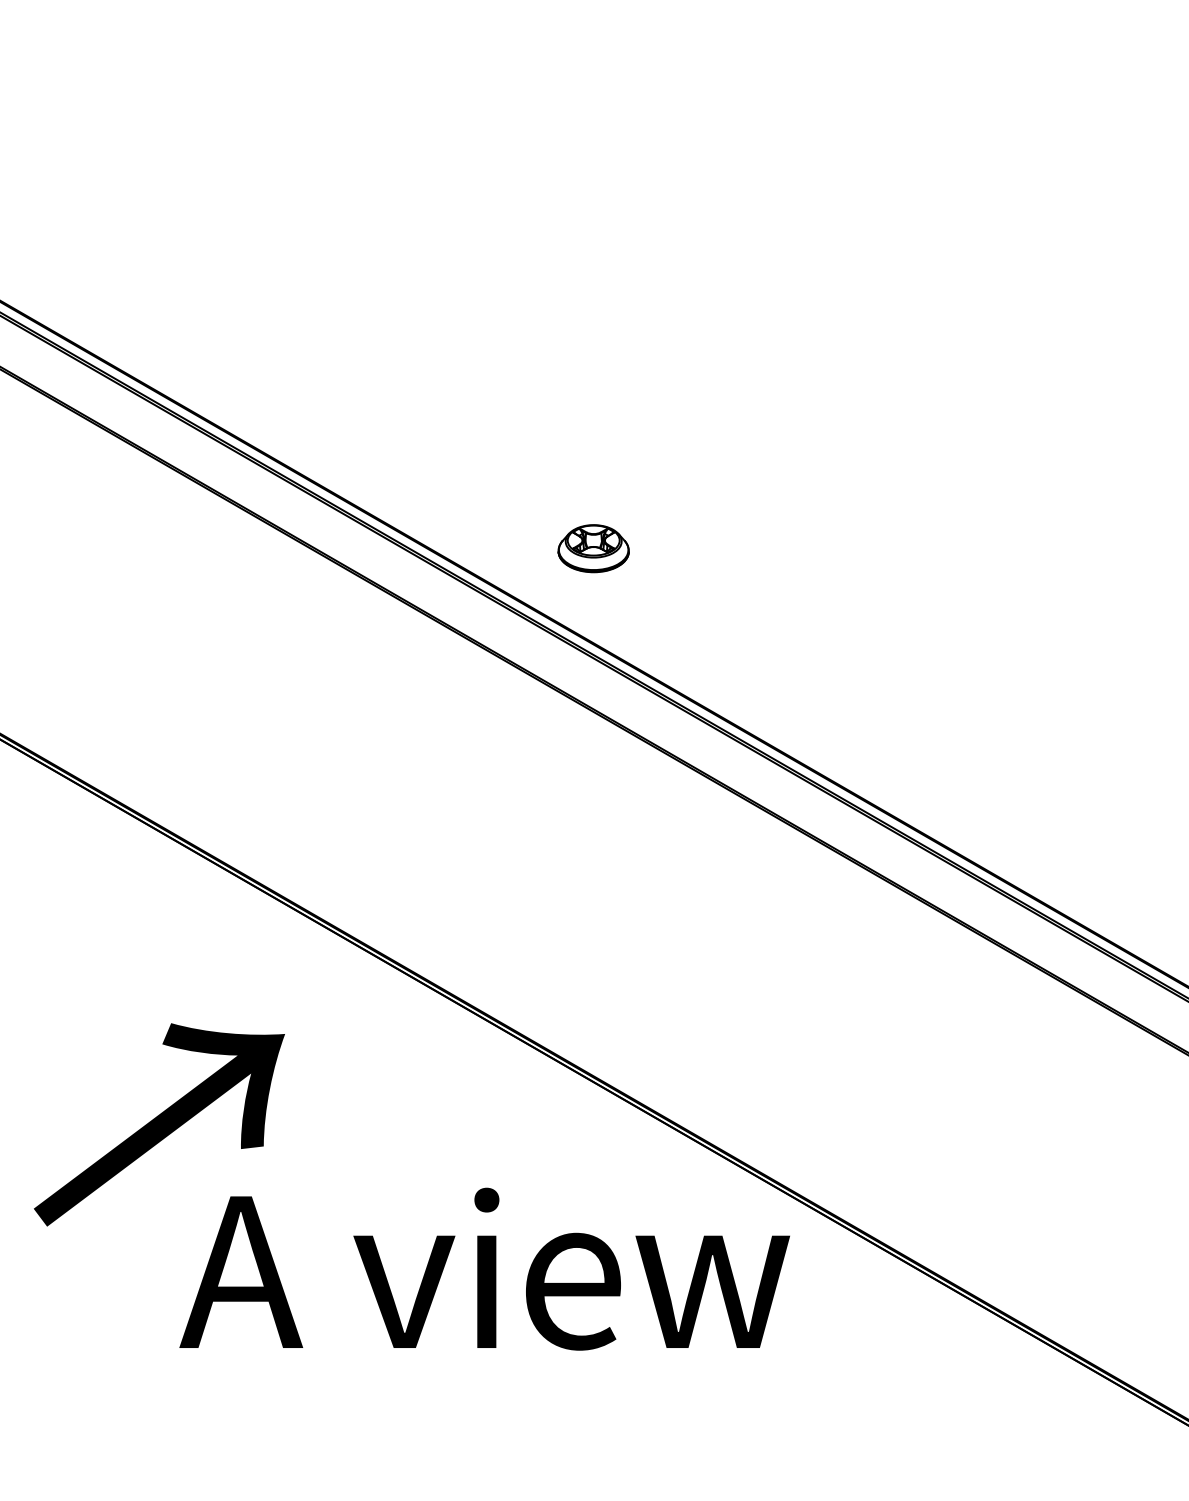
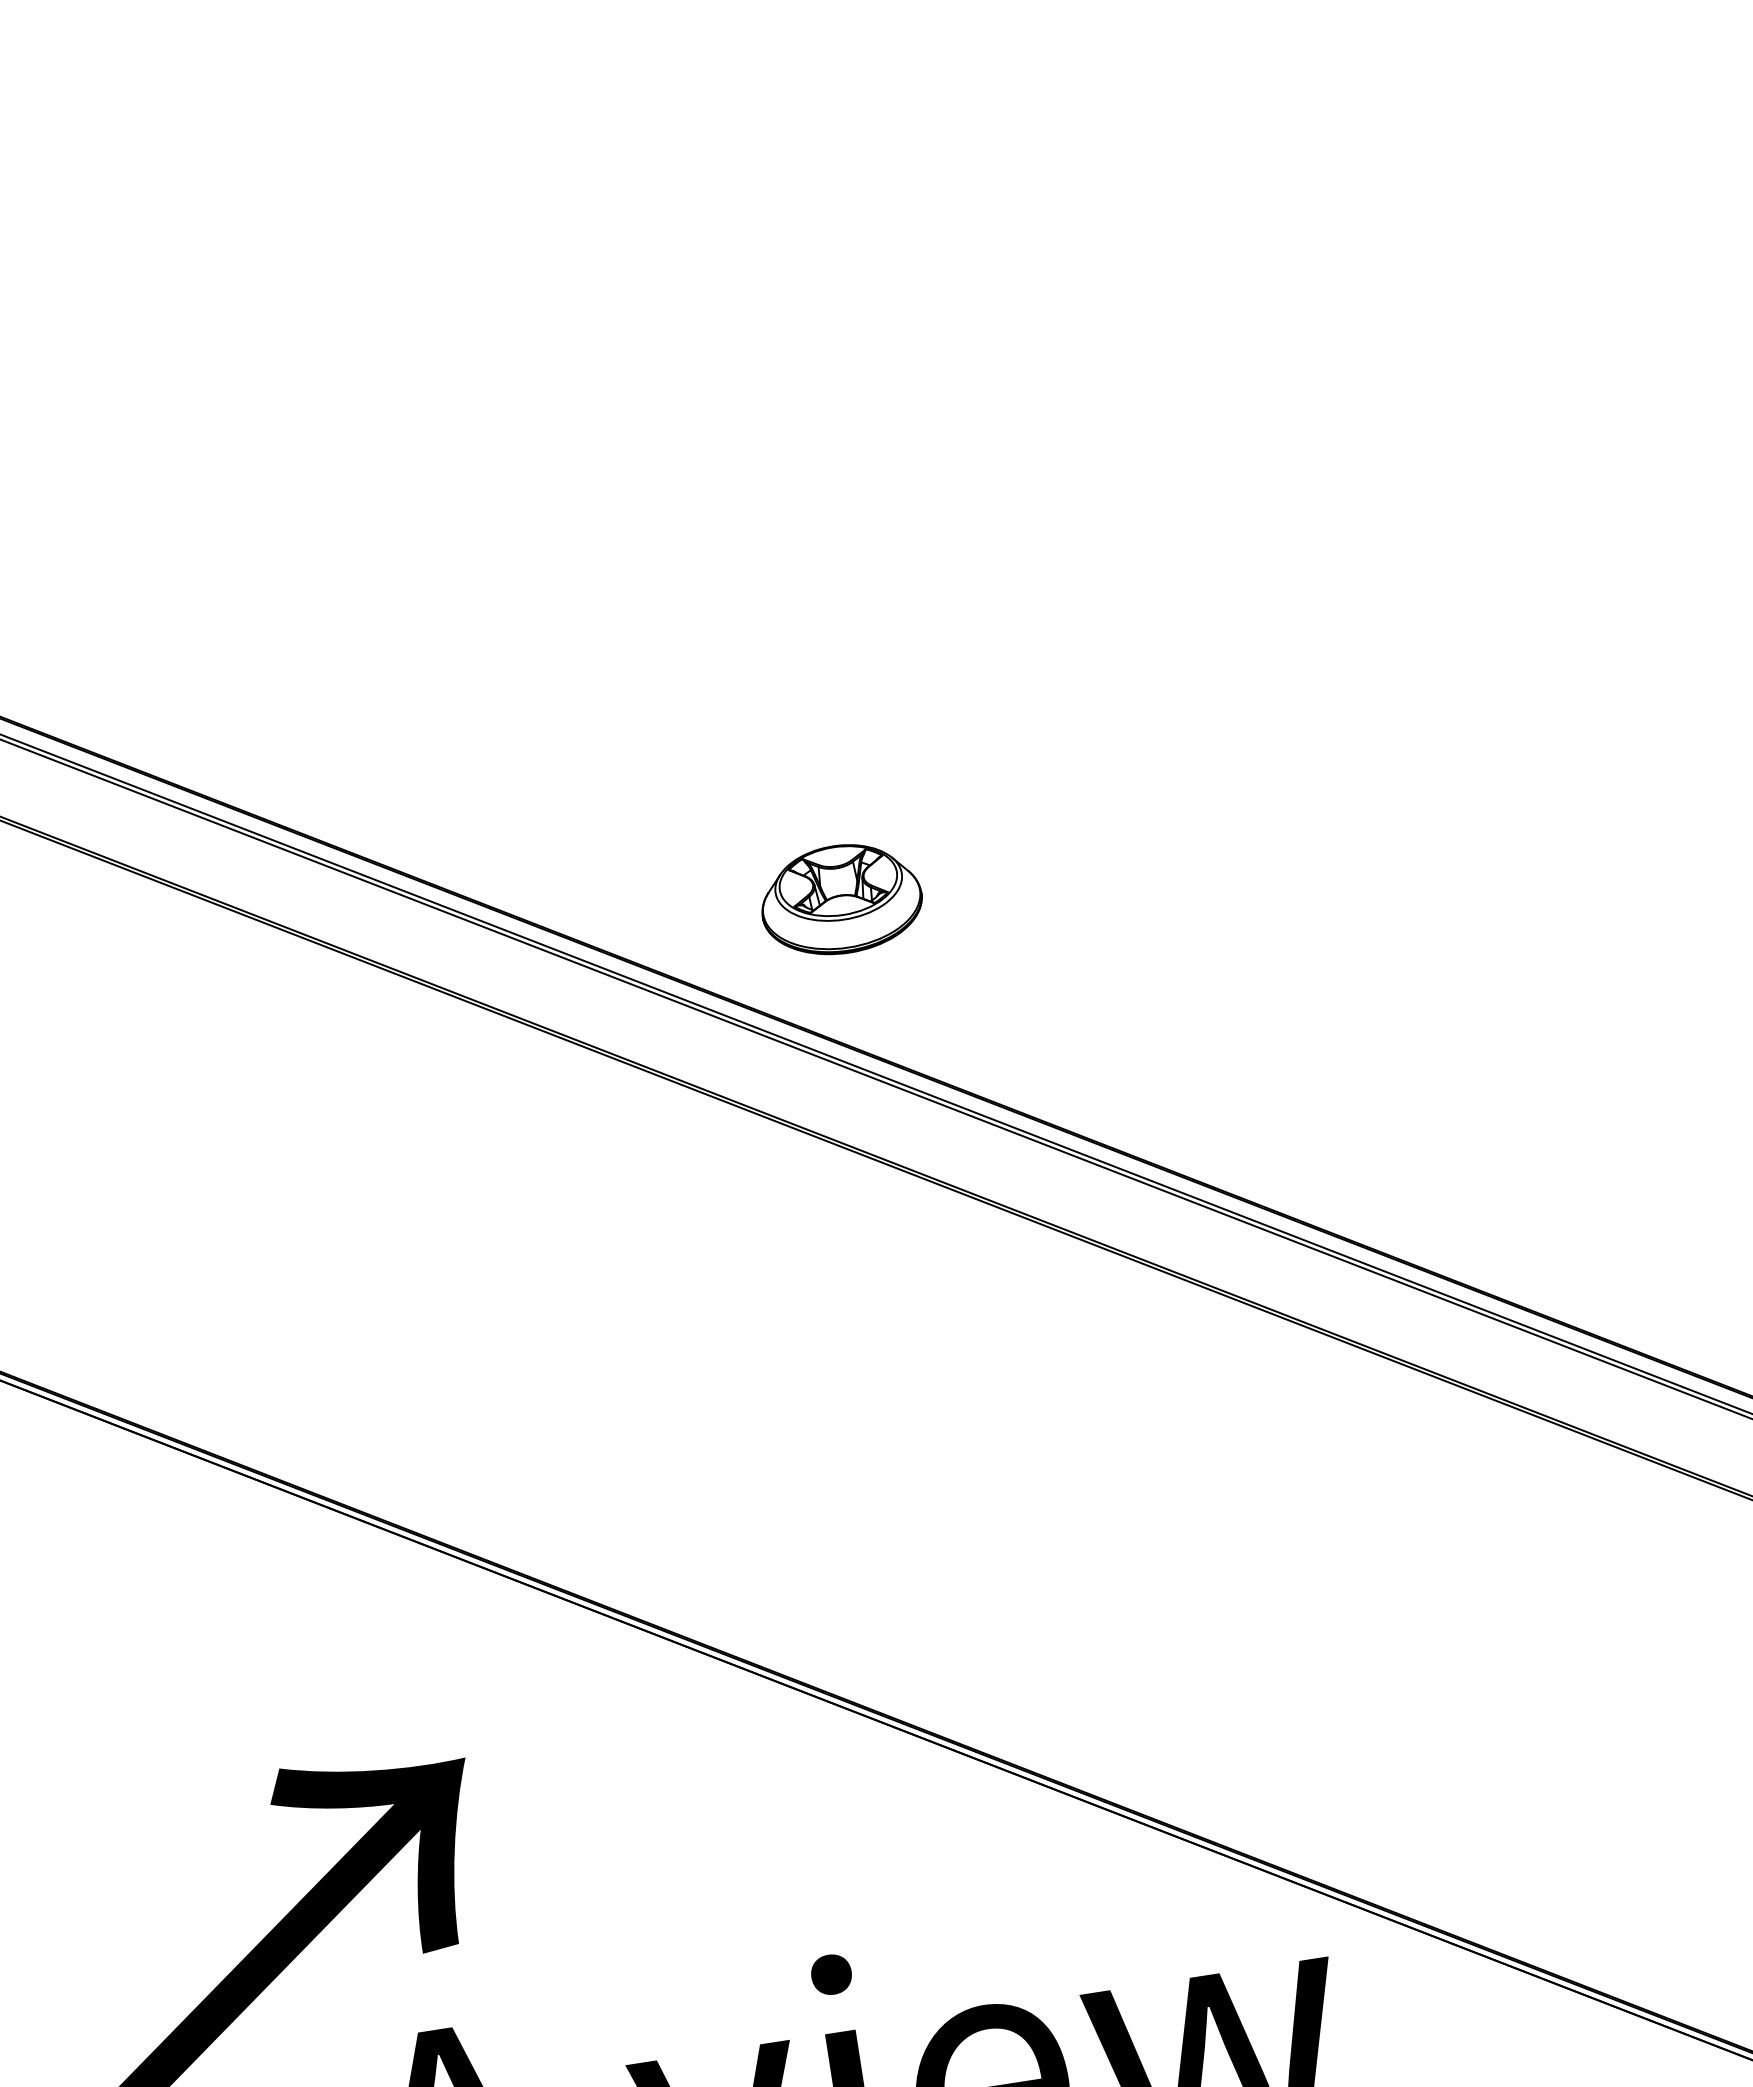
part: (593, 548) -> (840, 899), size x1.4

